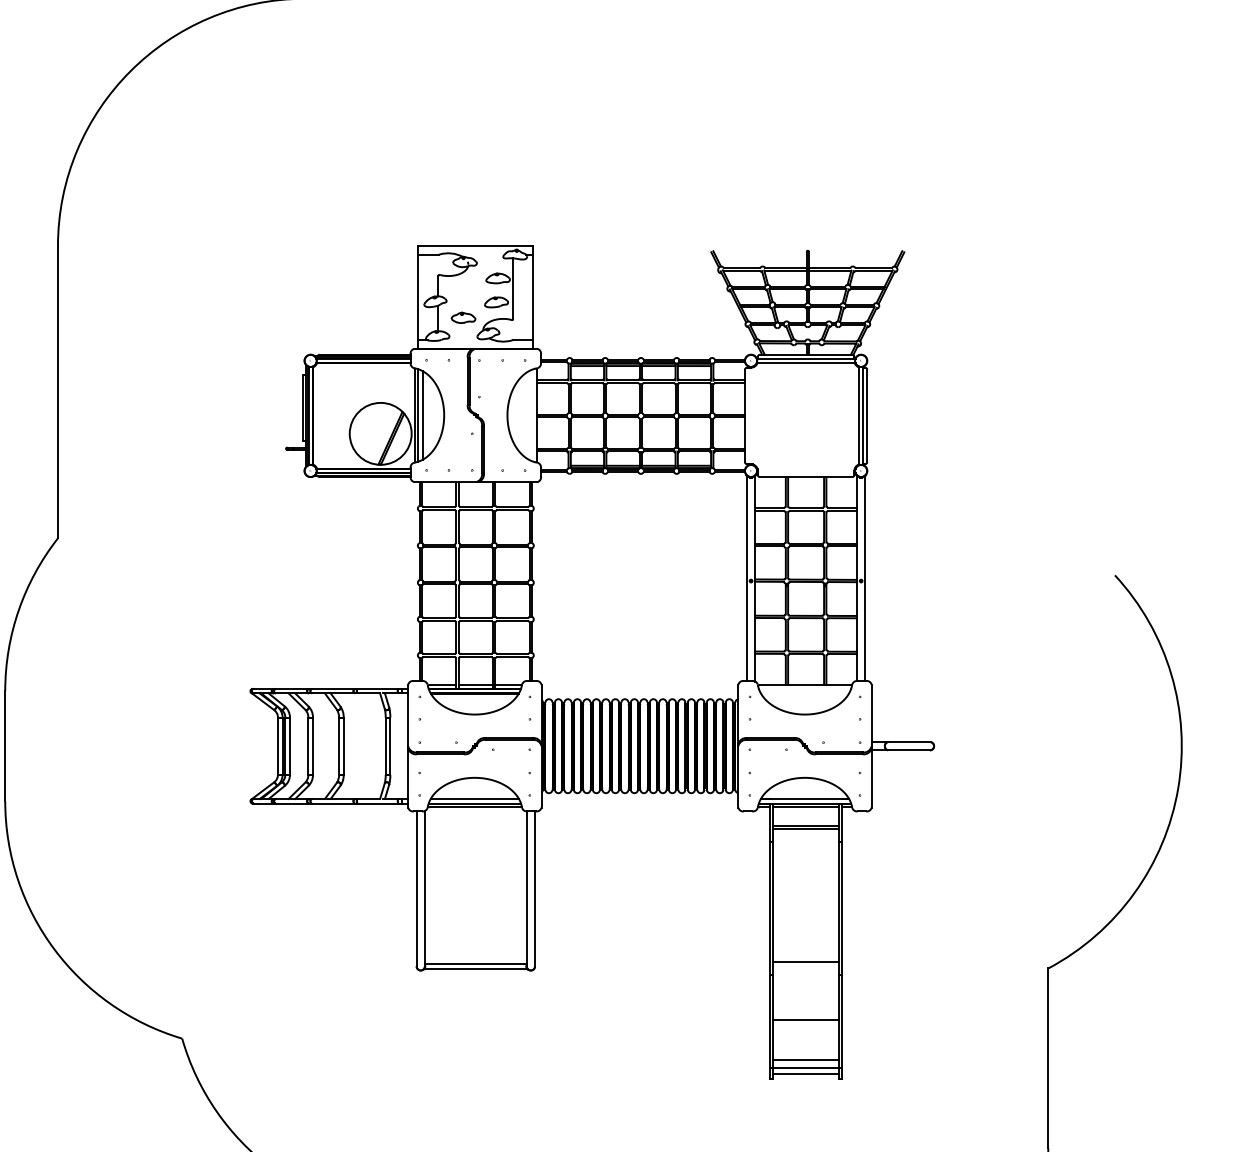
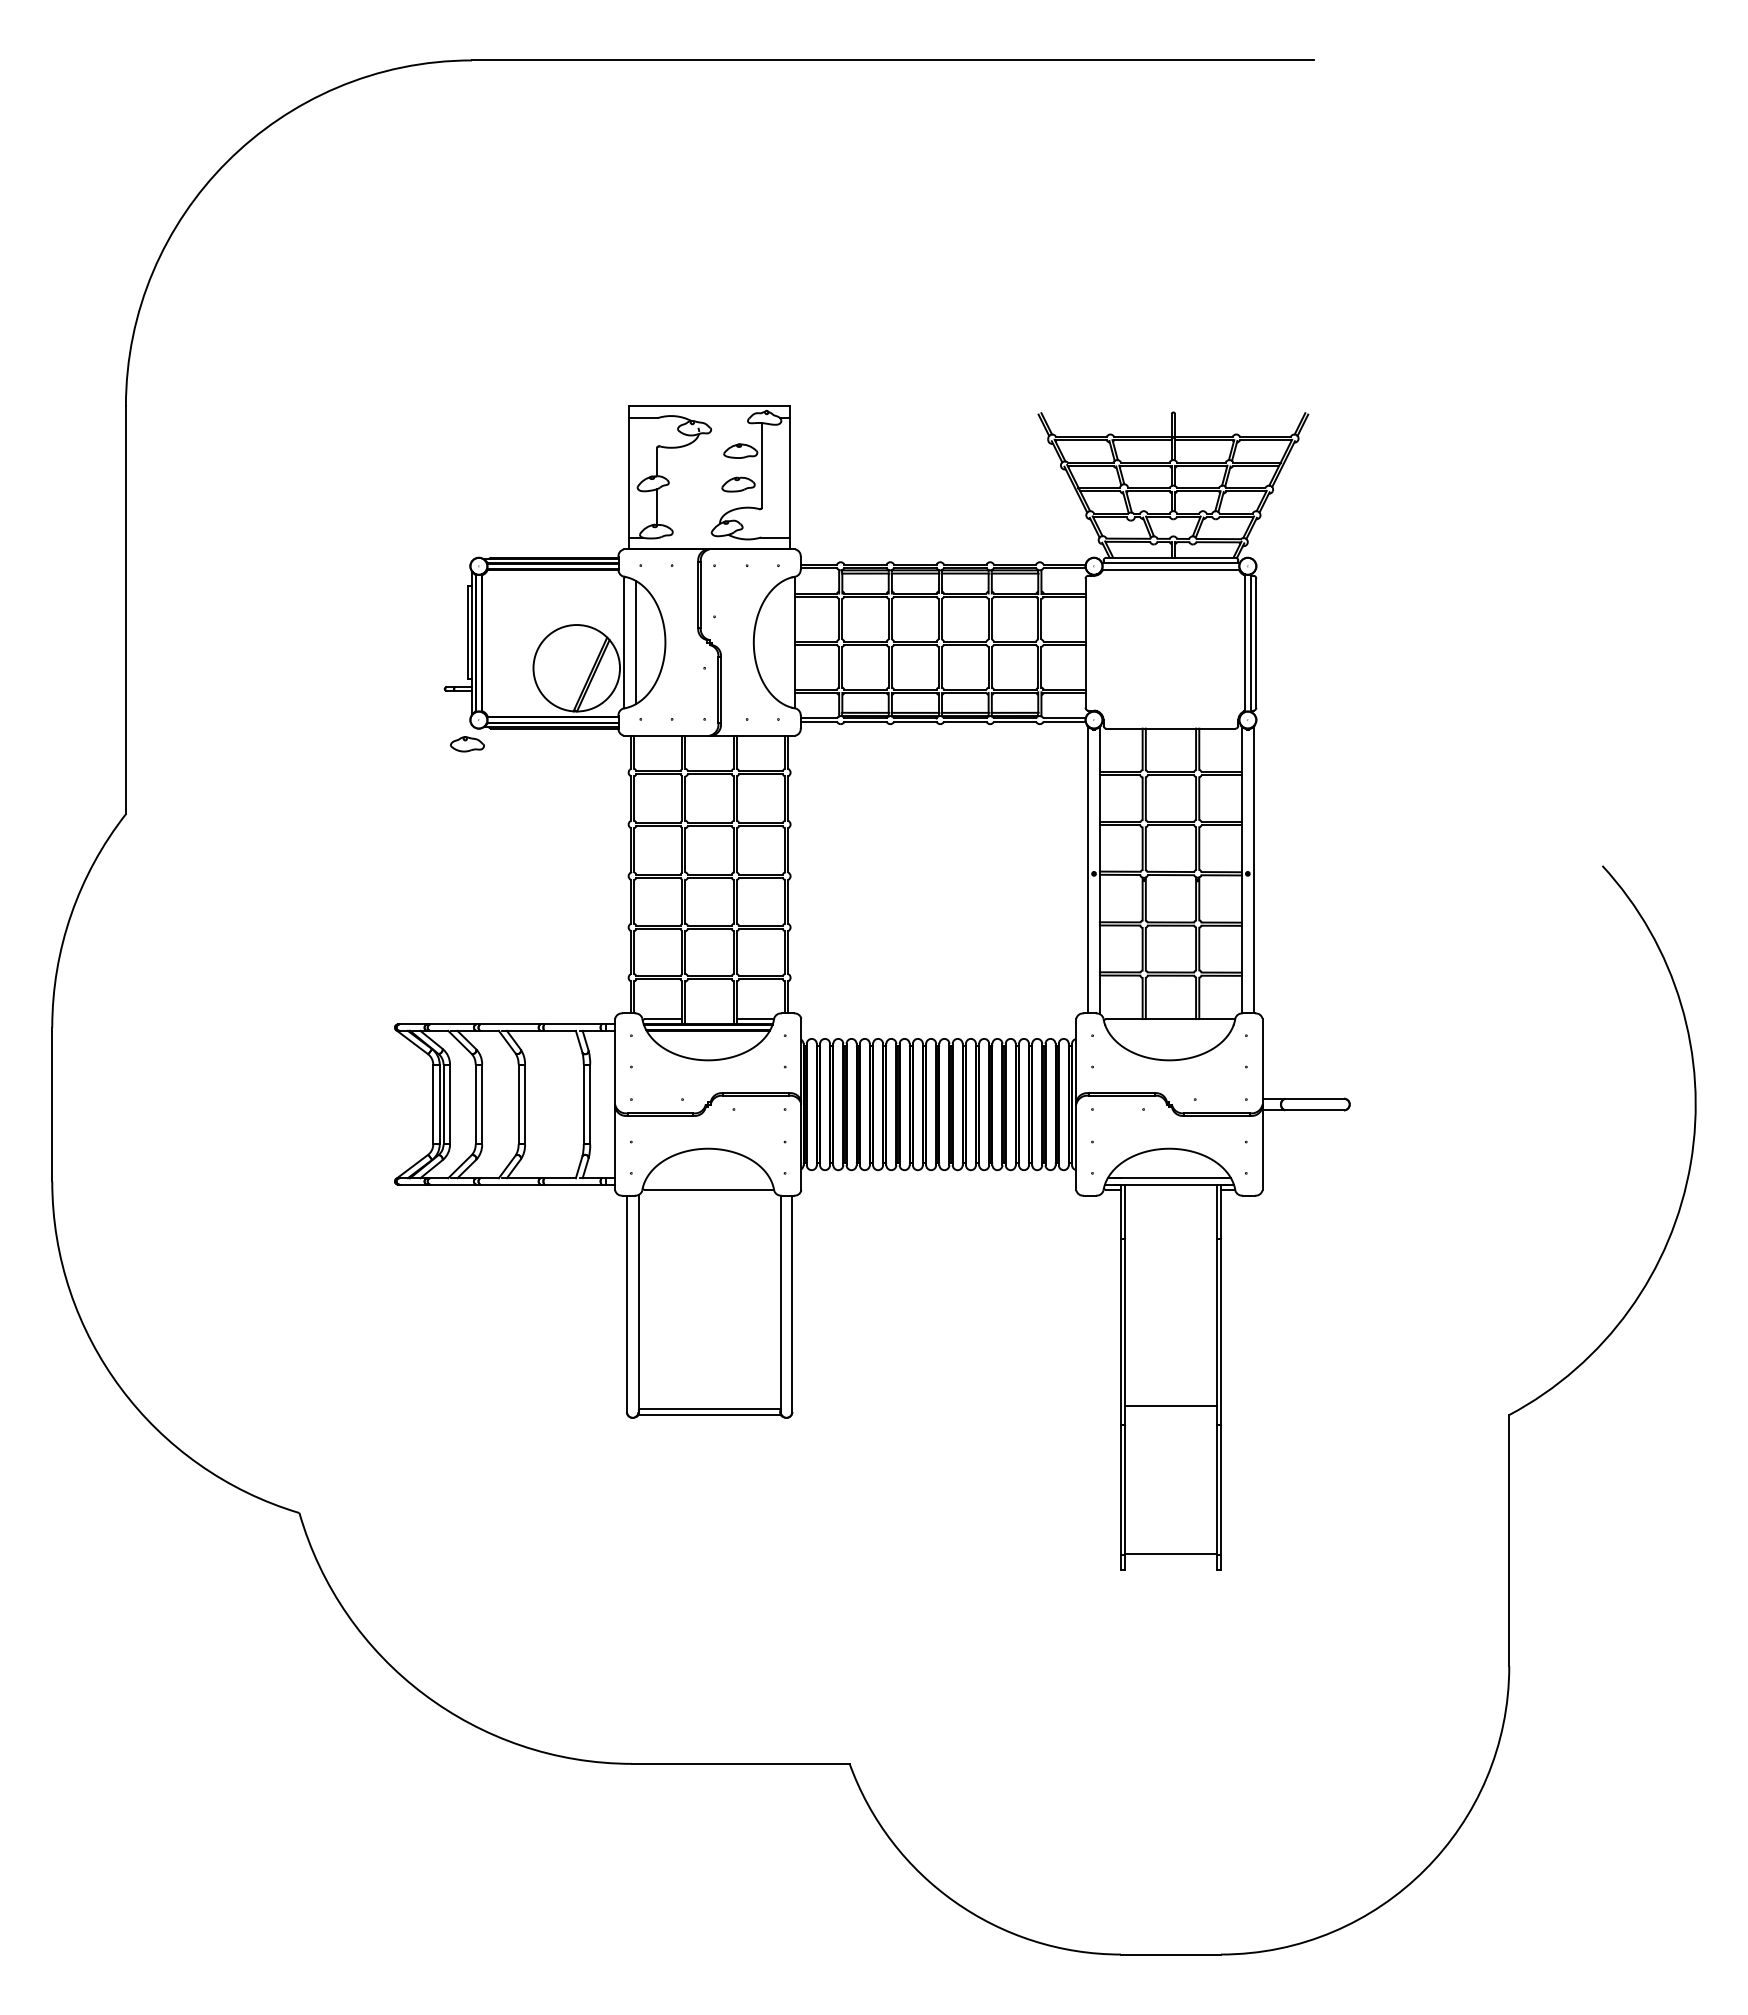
part: (462, 318) -> (466, 744), moved
line: (418, 415) -> (629, 642), removed
line: (475, 685) -> (709, 1019), removed
line: (474, 799) -> (707, 1178), removed
line: (474, 803) -> (707, 1184), removed
line: (805, 807) -> (1170, 1189), removed
line: (805, 825) -> (1170, 1215), removed
line: (805, 829) -> (1170, 1220), removed
line: (805, 1020) -> (1170, 1487), removed
line: (805, 1059) -> (1170, 1542), removed
line: (805, 1074) -> (1170, 1562), removed

